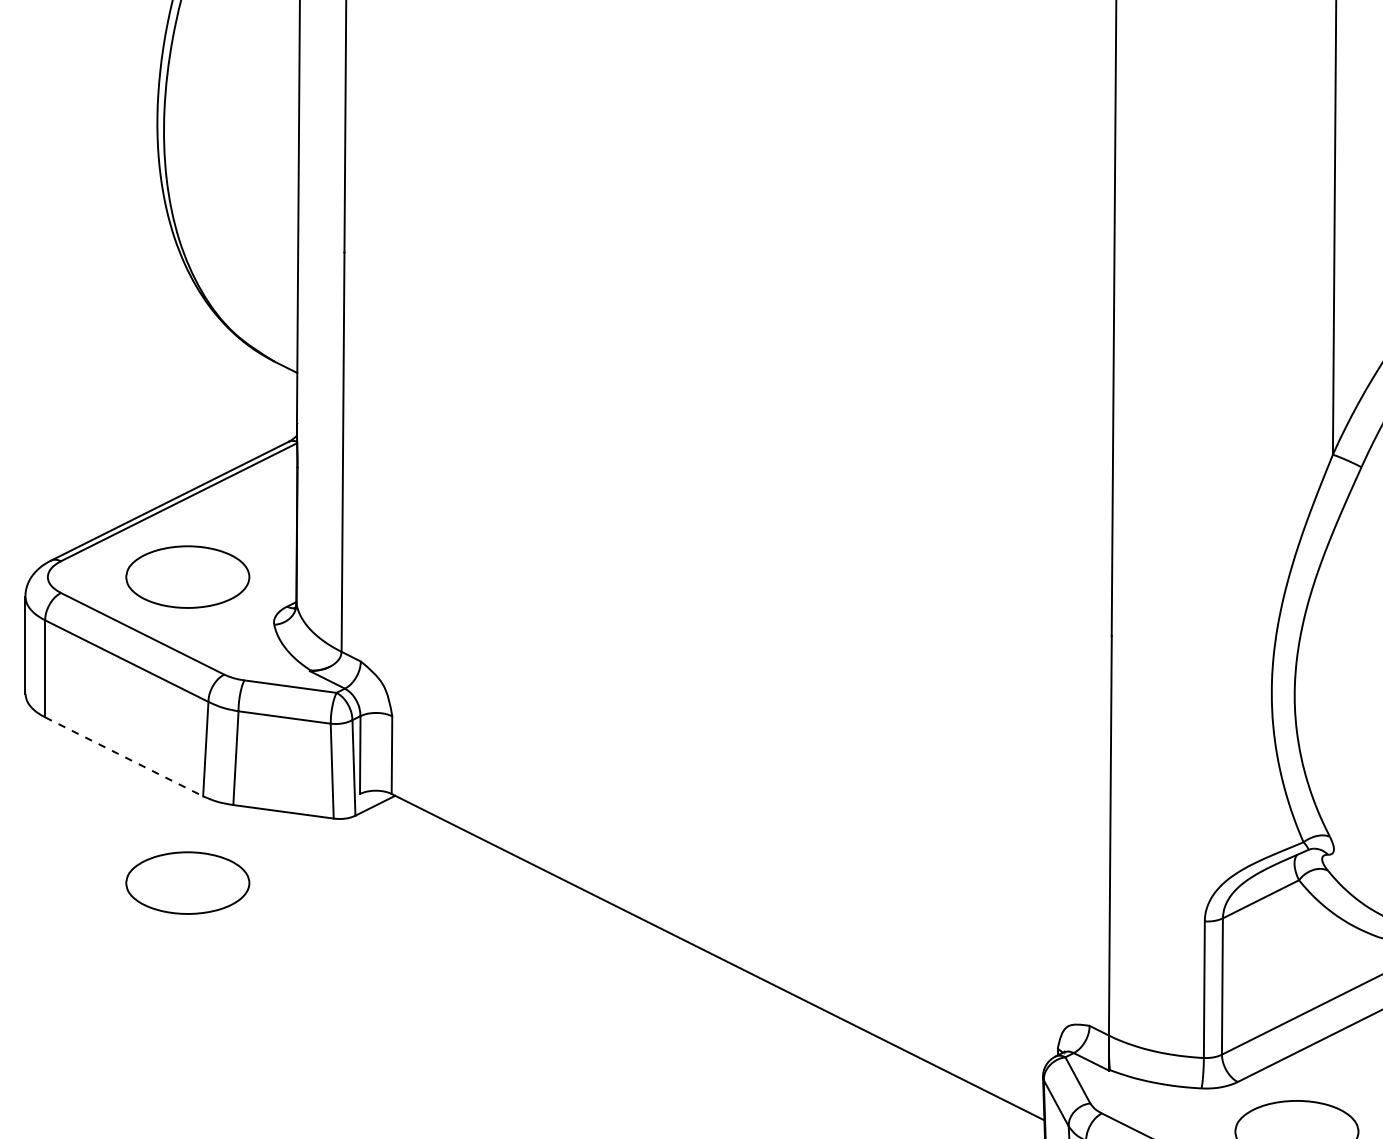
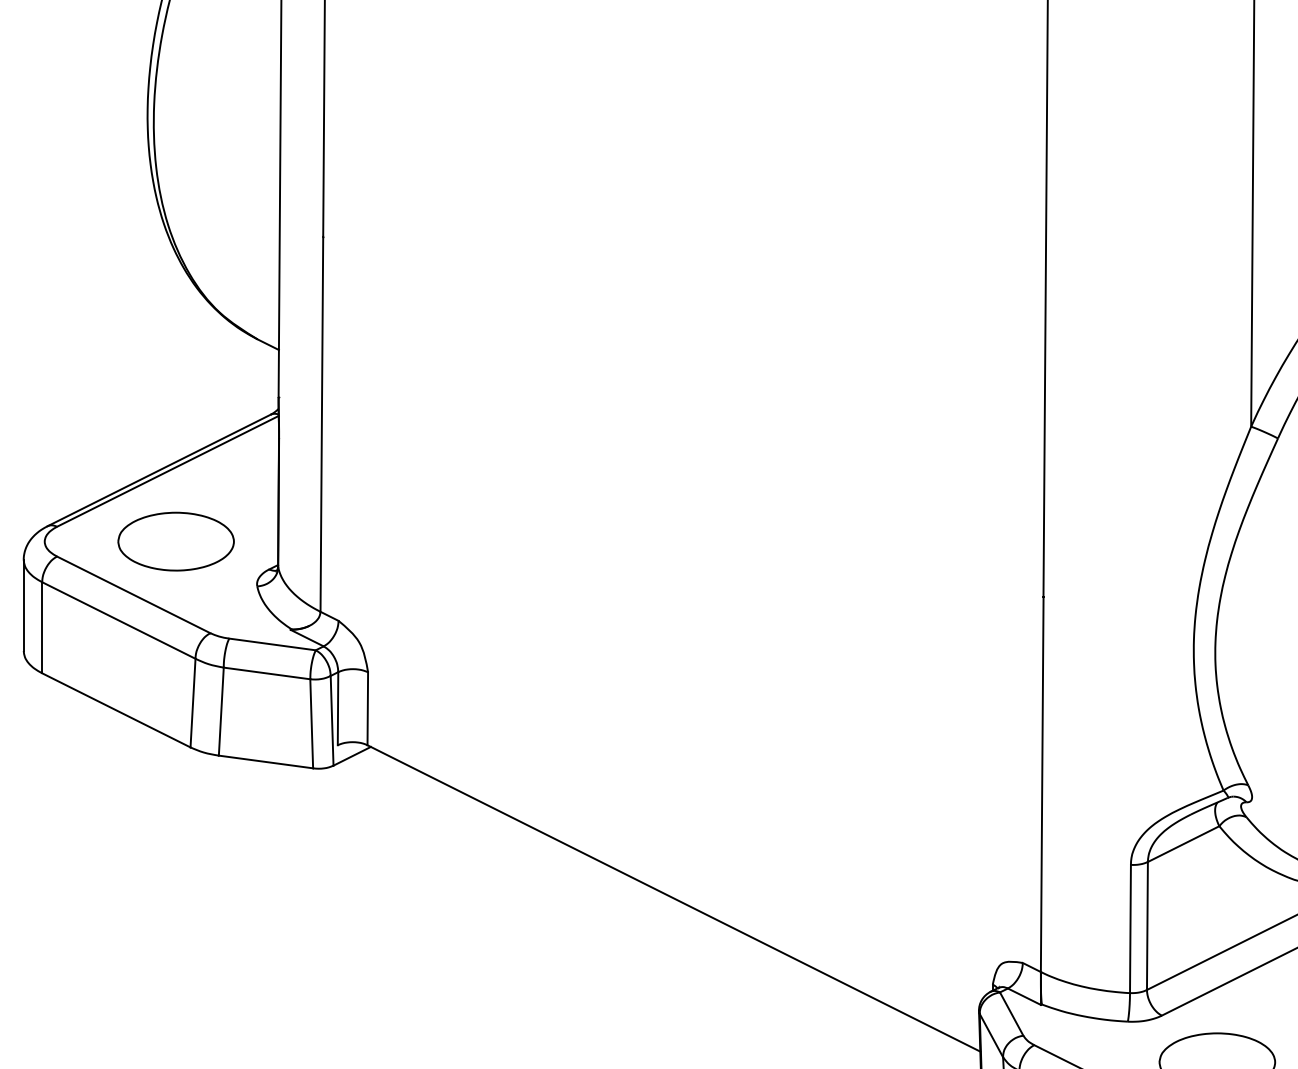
line: (124, 757) -> (116, 710), dashed -> solid
part: (187, 882) -> (175, 828), removed

